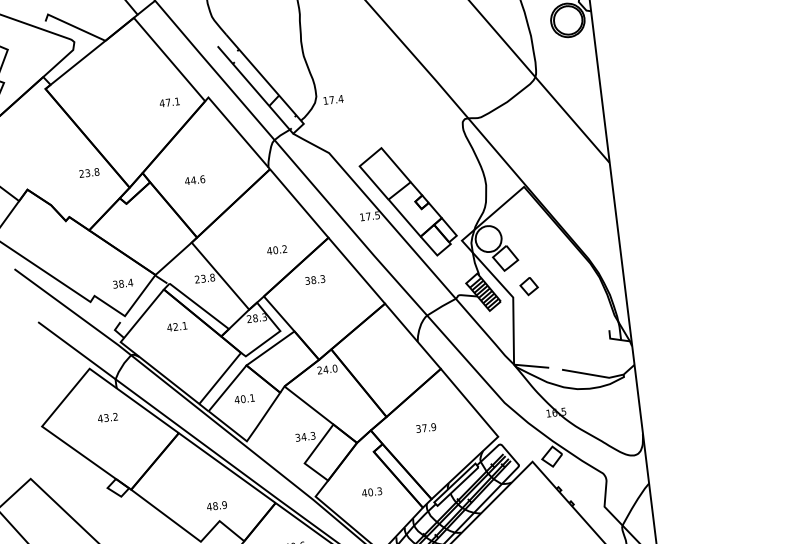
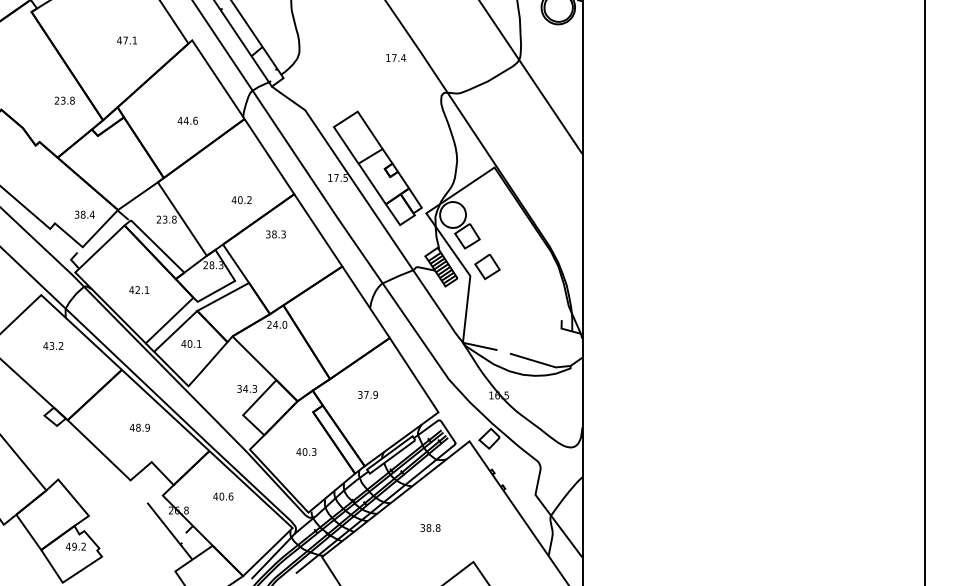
part: (333, 99) -> (396, 57), moved
part: (169, 102) -> (126, 40), moved
part: (194, 179) -> (187, 120), moved
part: (529, 285) -> (487, 266), size x1.43
part: (177, 326) -> (139, 289), moved
part: (216, 505) -> (139, 427), moved

